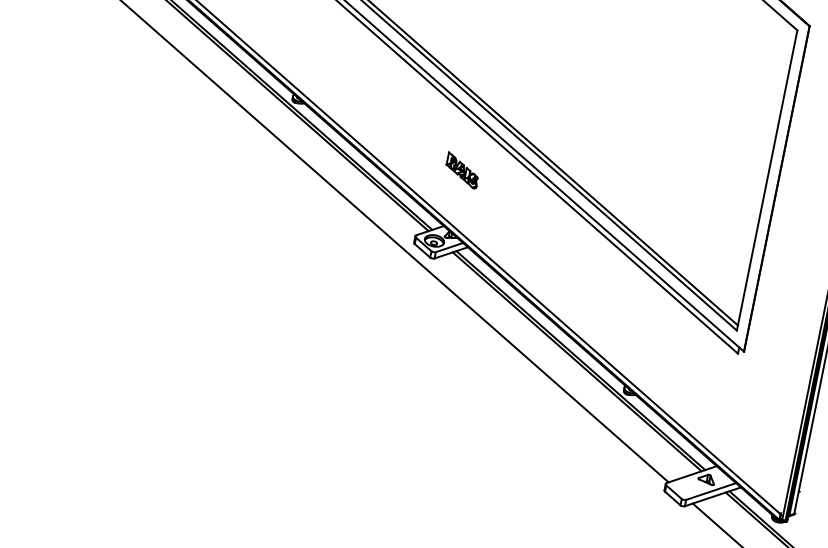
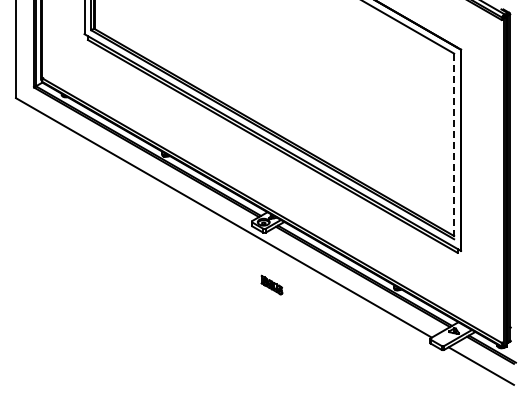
part: (461, 169) -> (271, 284), moved
line: (767, 180) -> (454, 146), solid -> dashed

